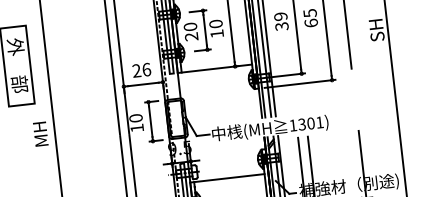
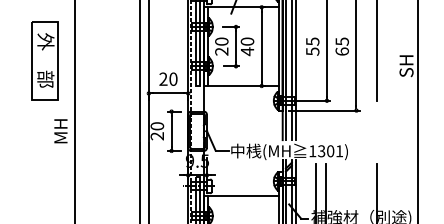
text: (281, 21) -> (312, 46), 39 -> 55
text: (217, 33) -> (247, 51), 10 -> 40
text: (146, 69) -> (173, 78), 26 -> 20
text: (136, 128) -> (156, 136), 10 -> 20

